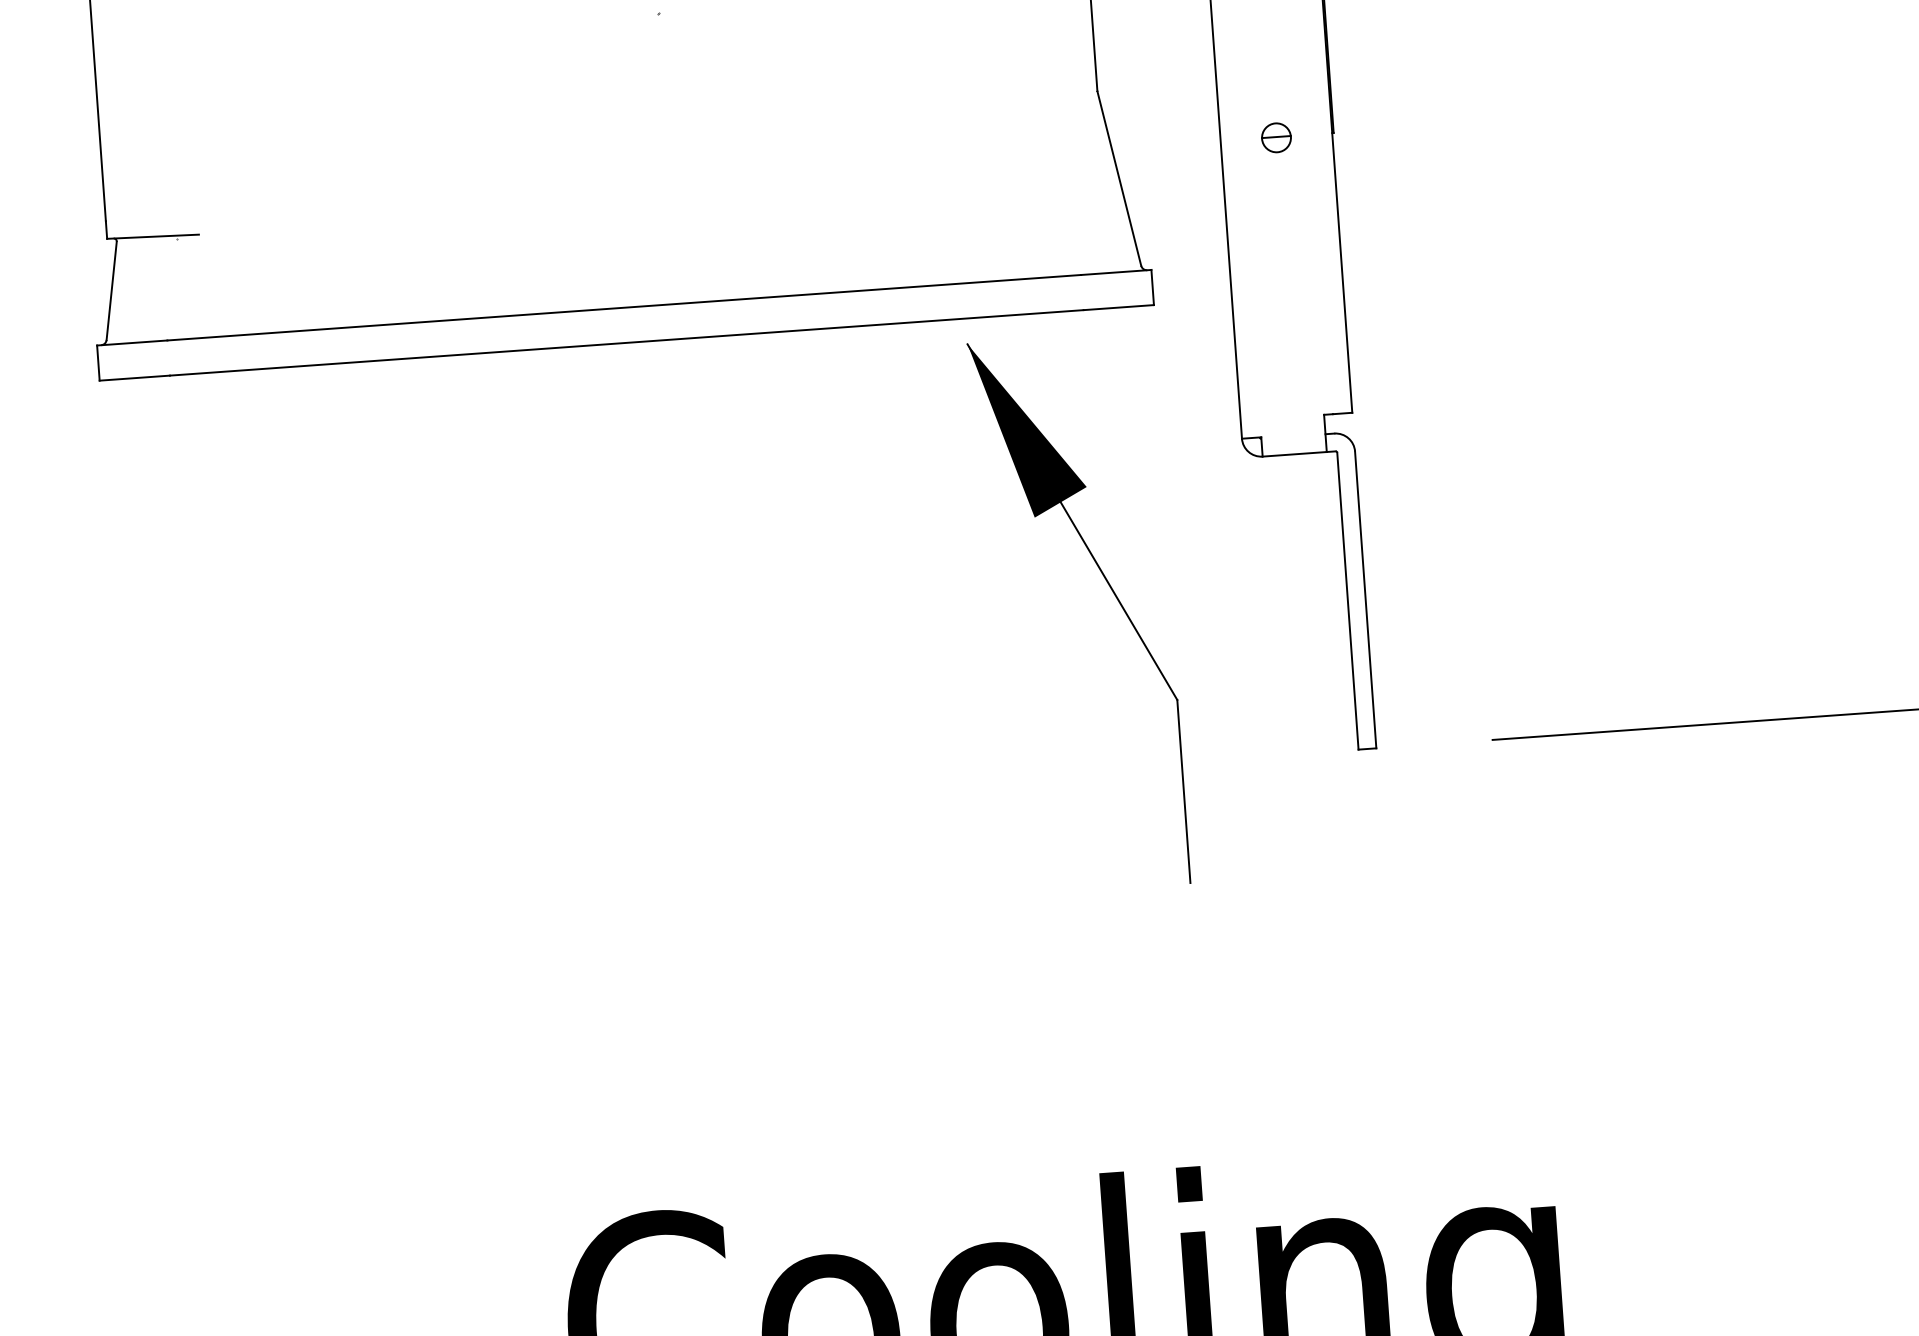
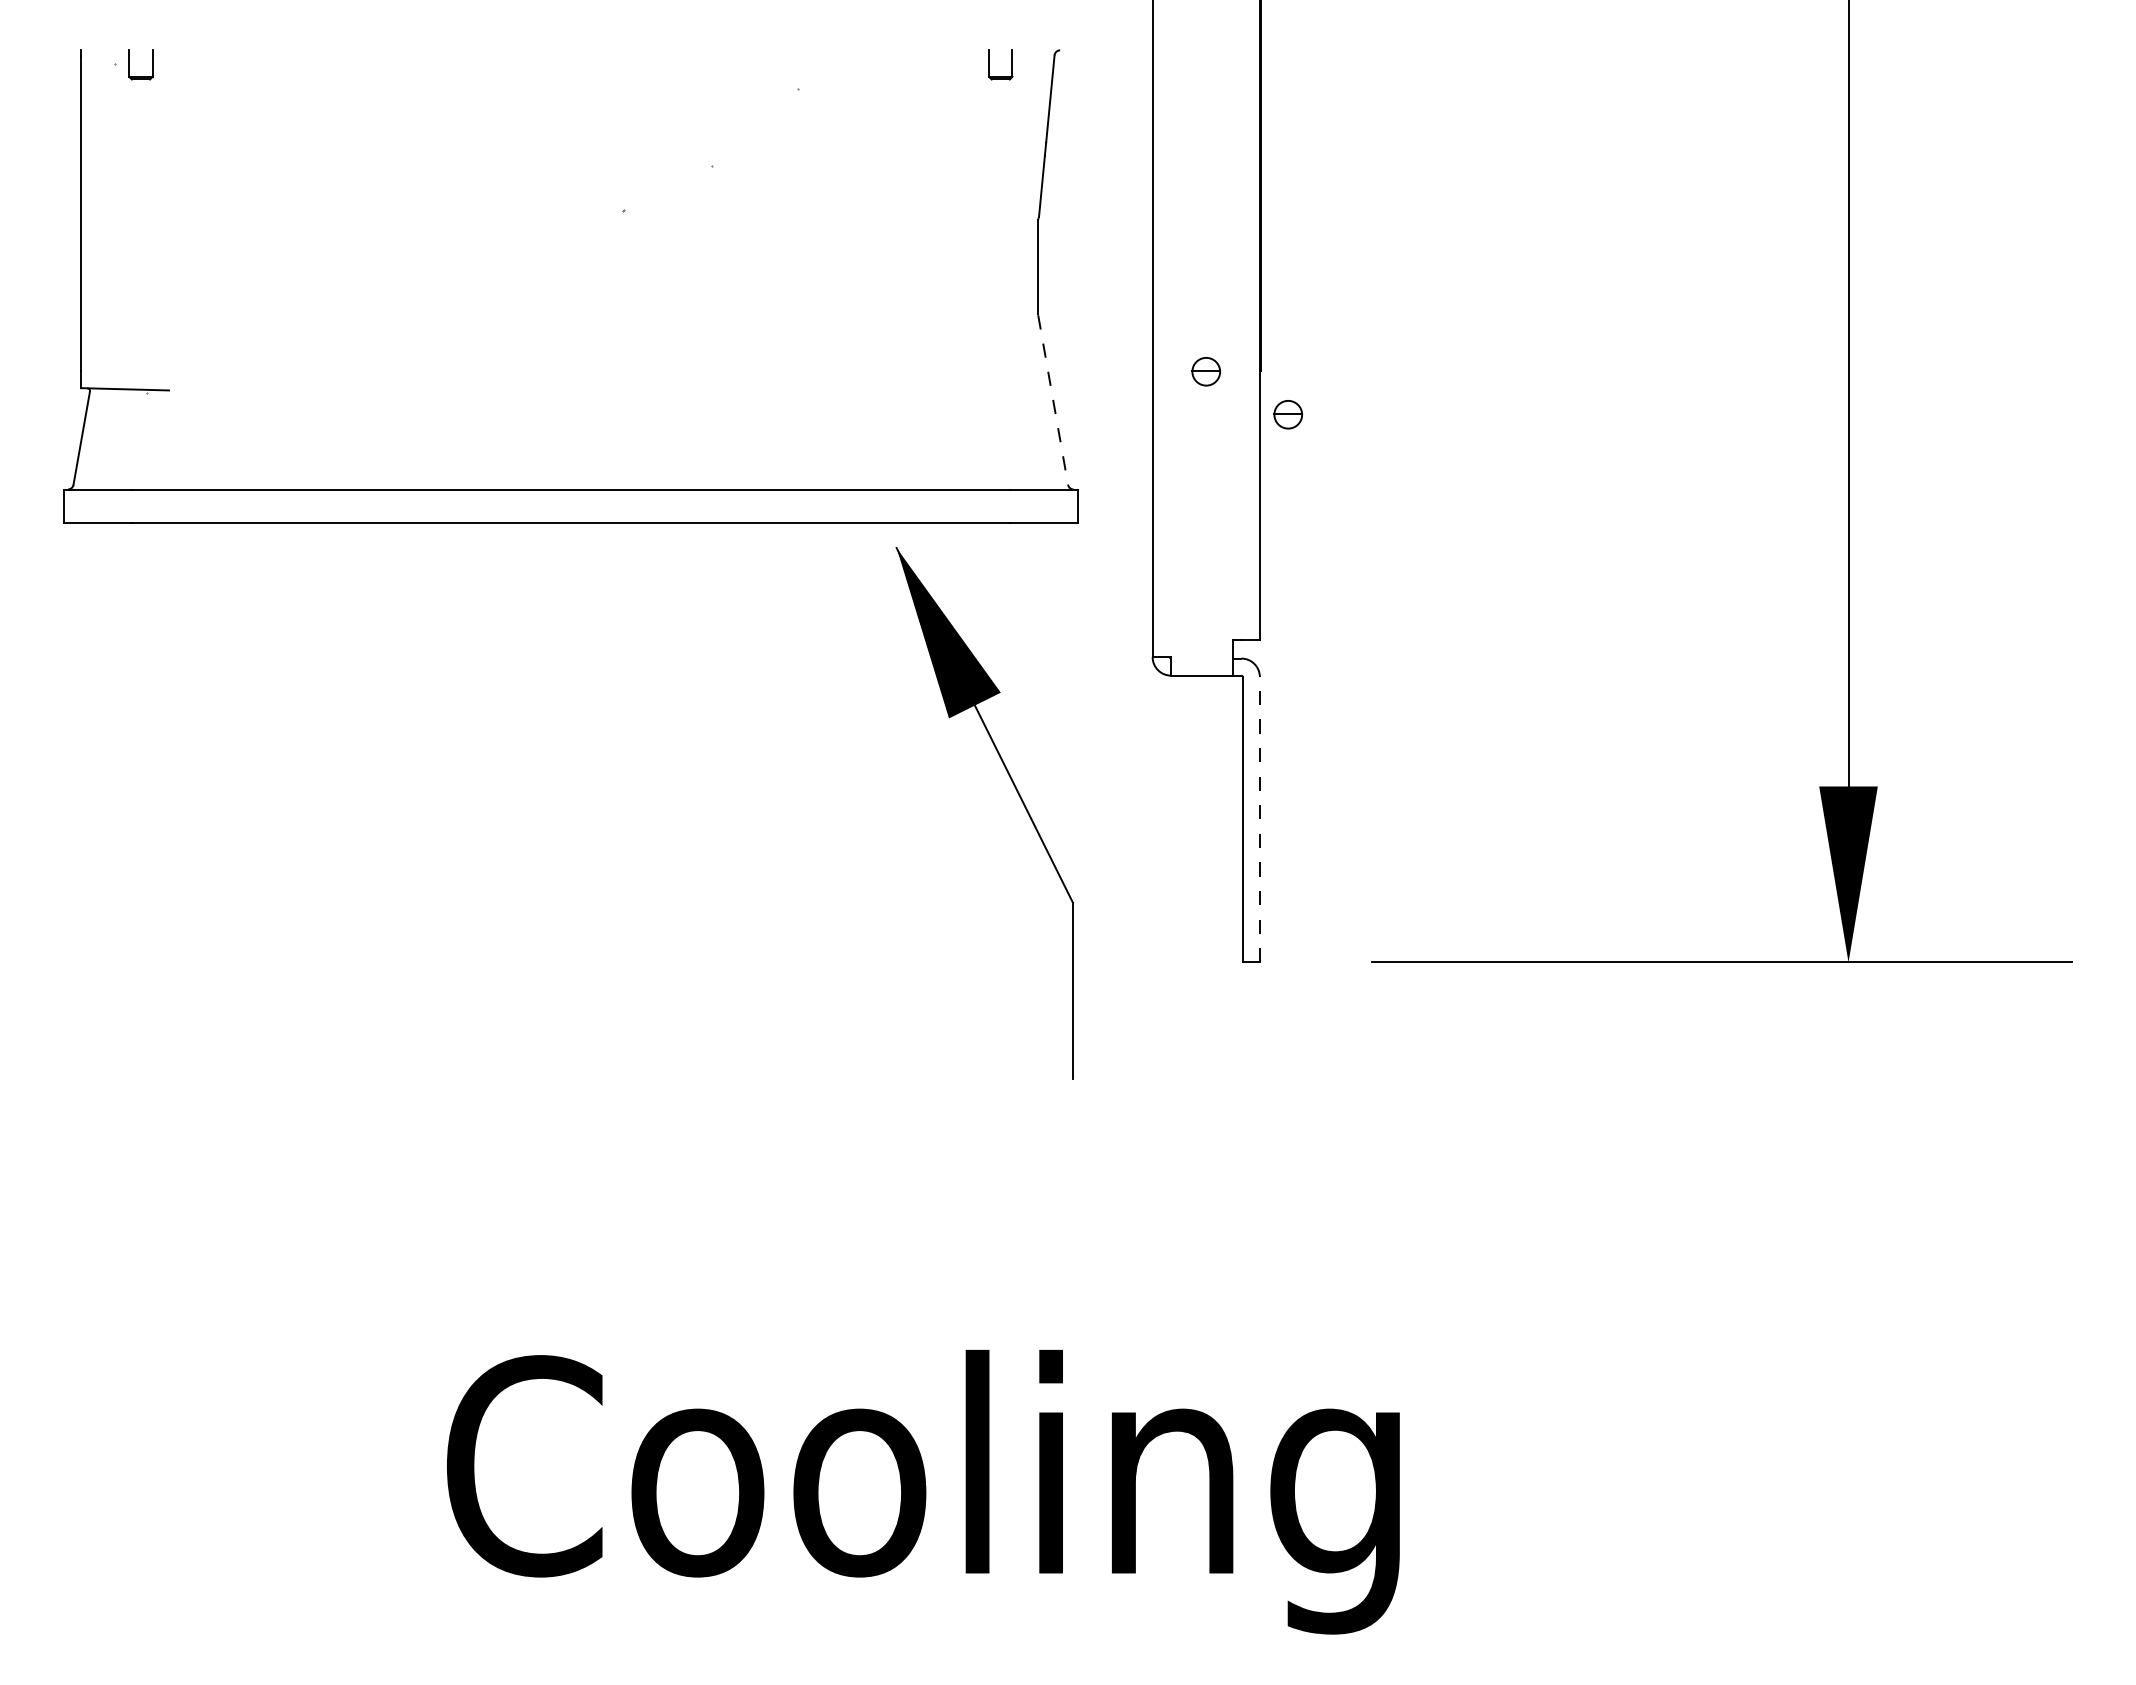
part: (1364, 176) -> (1287, 414), added
line: (1119, 179) -> (1053, 400), solid -> dashed
line: (1365, 599) -> (1259, 819), solid -> dashed

